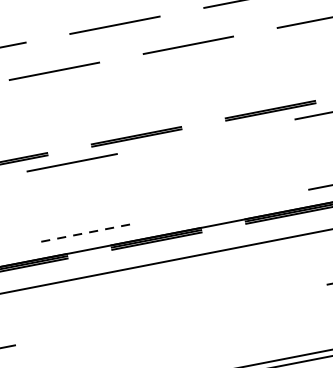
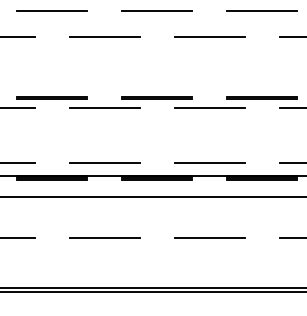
line: (206, 136) -> (209, 108), added
line: (219, 207) -> (209, 163), added
line: (85, 233) -> (104, 163), dashed -> solid
line: (238, 301) -> (209, 237), added
line: (103, 327) -> (104, 237), added

